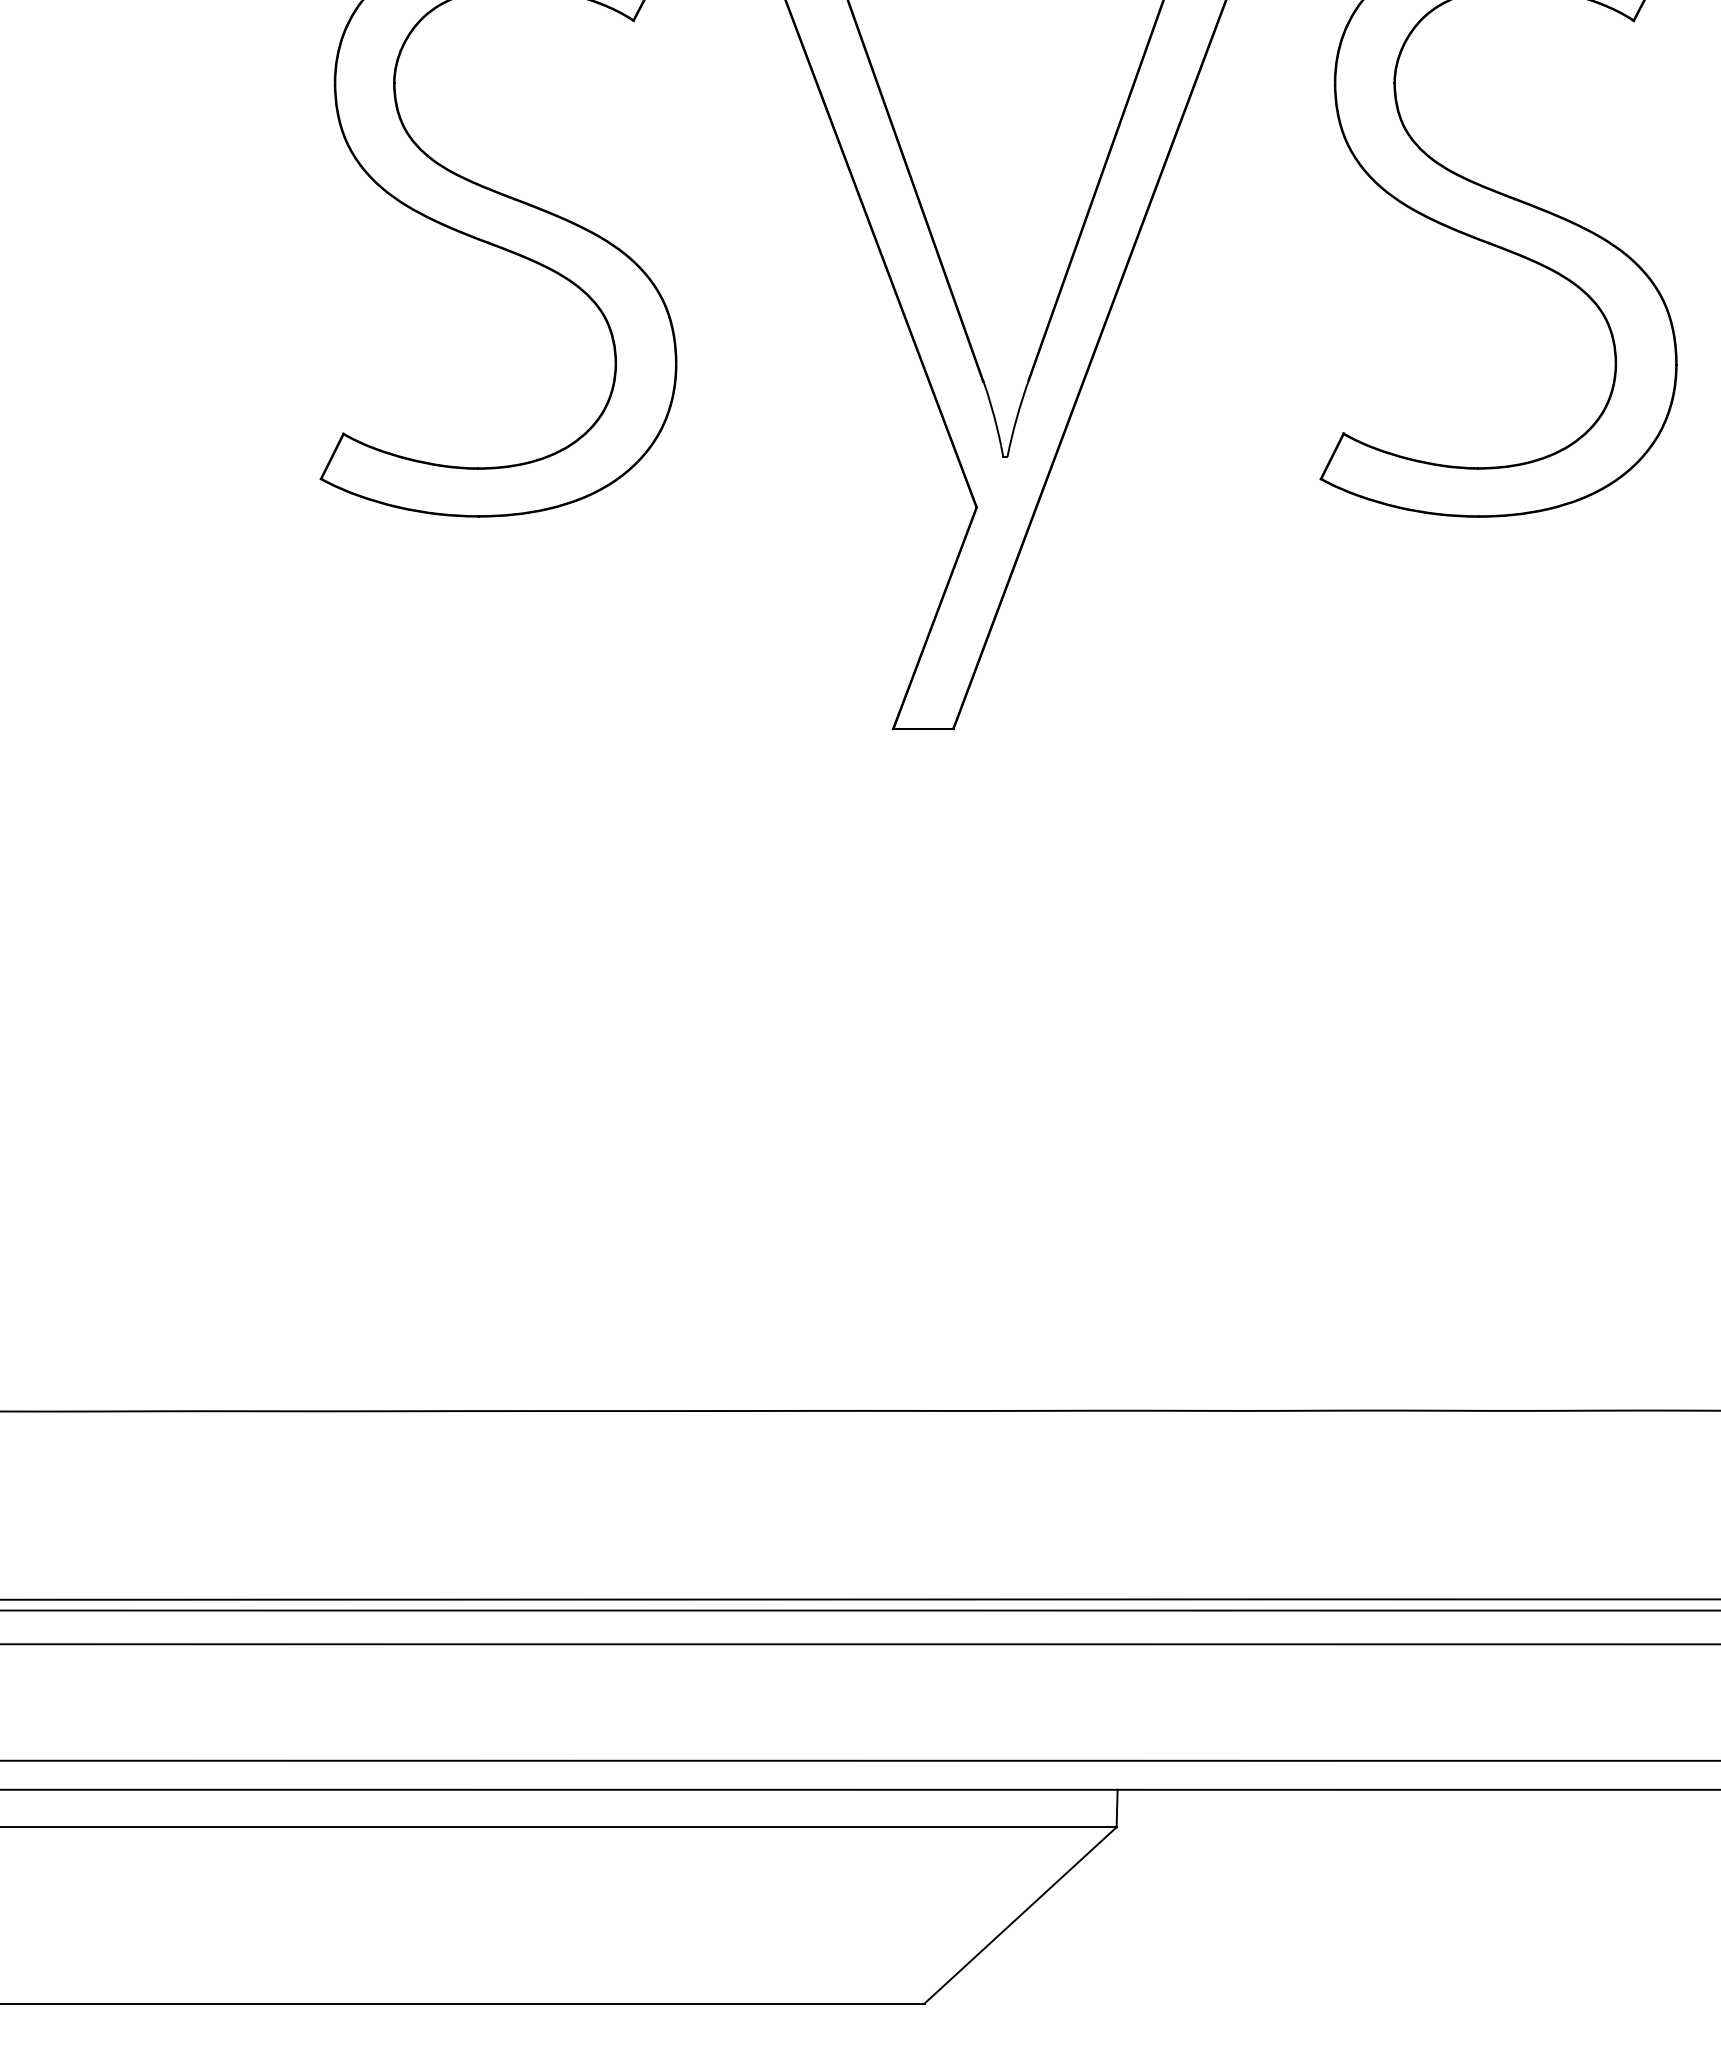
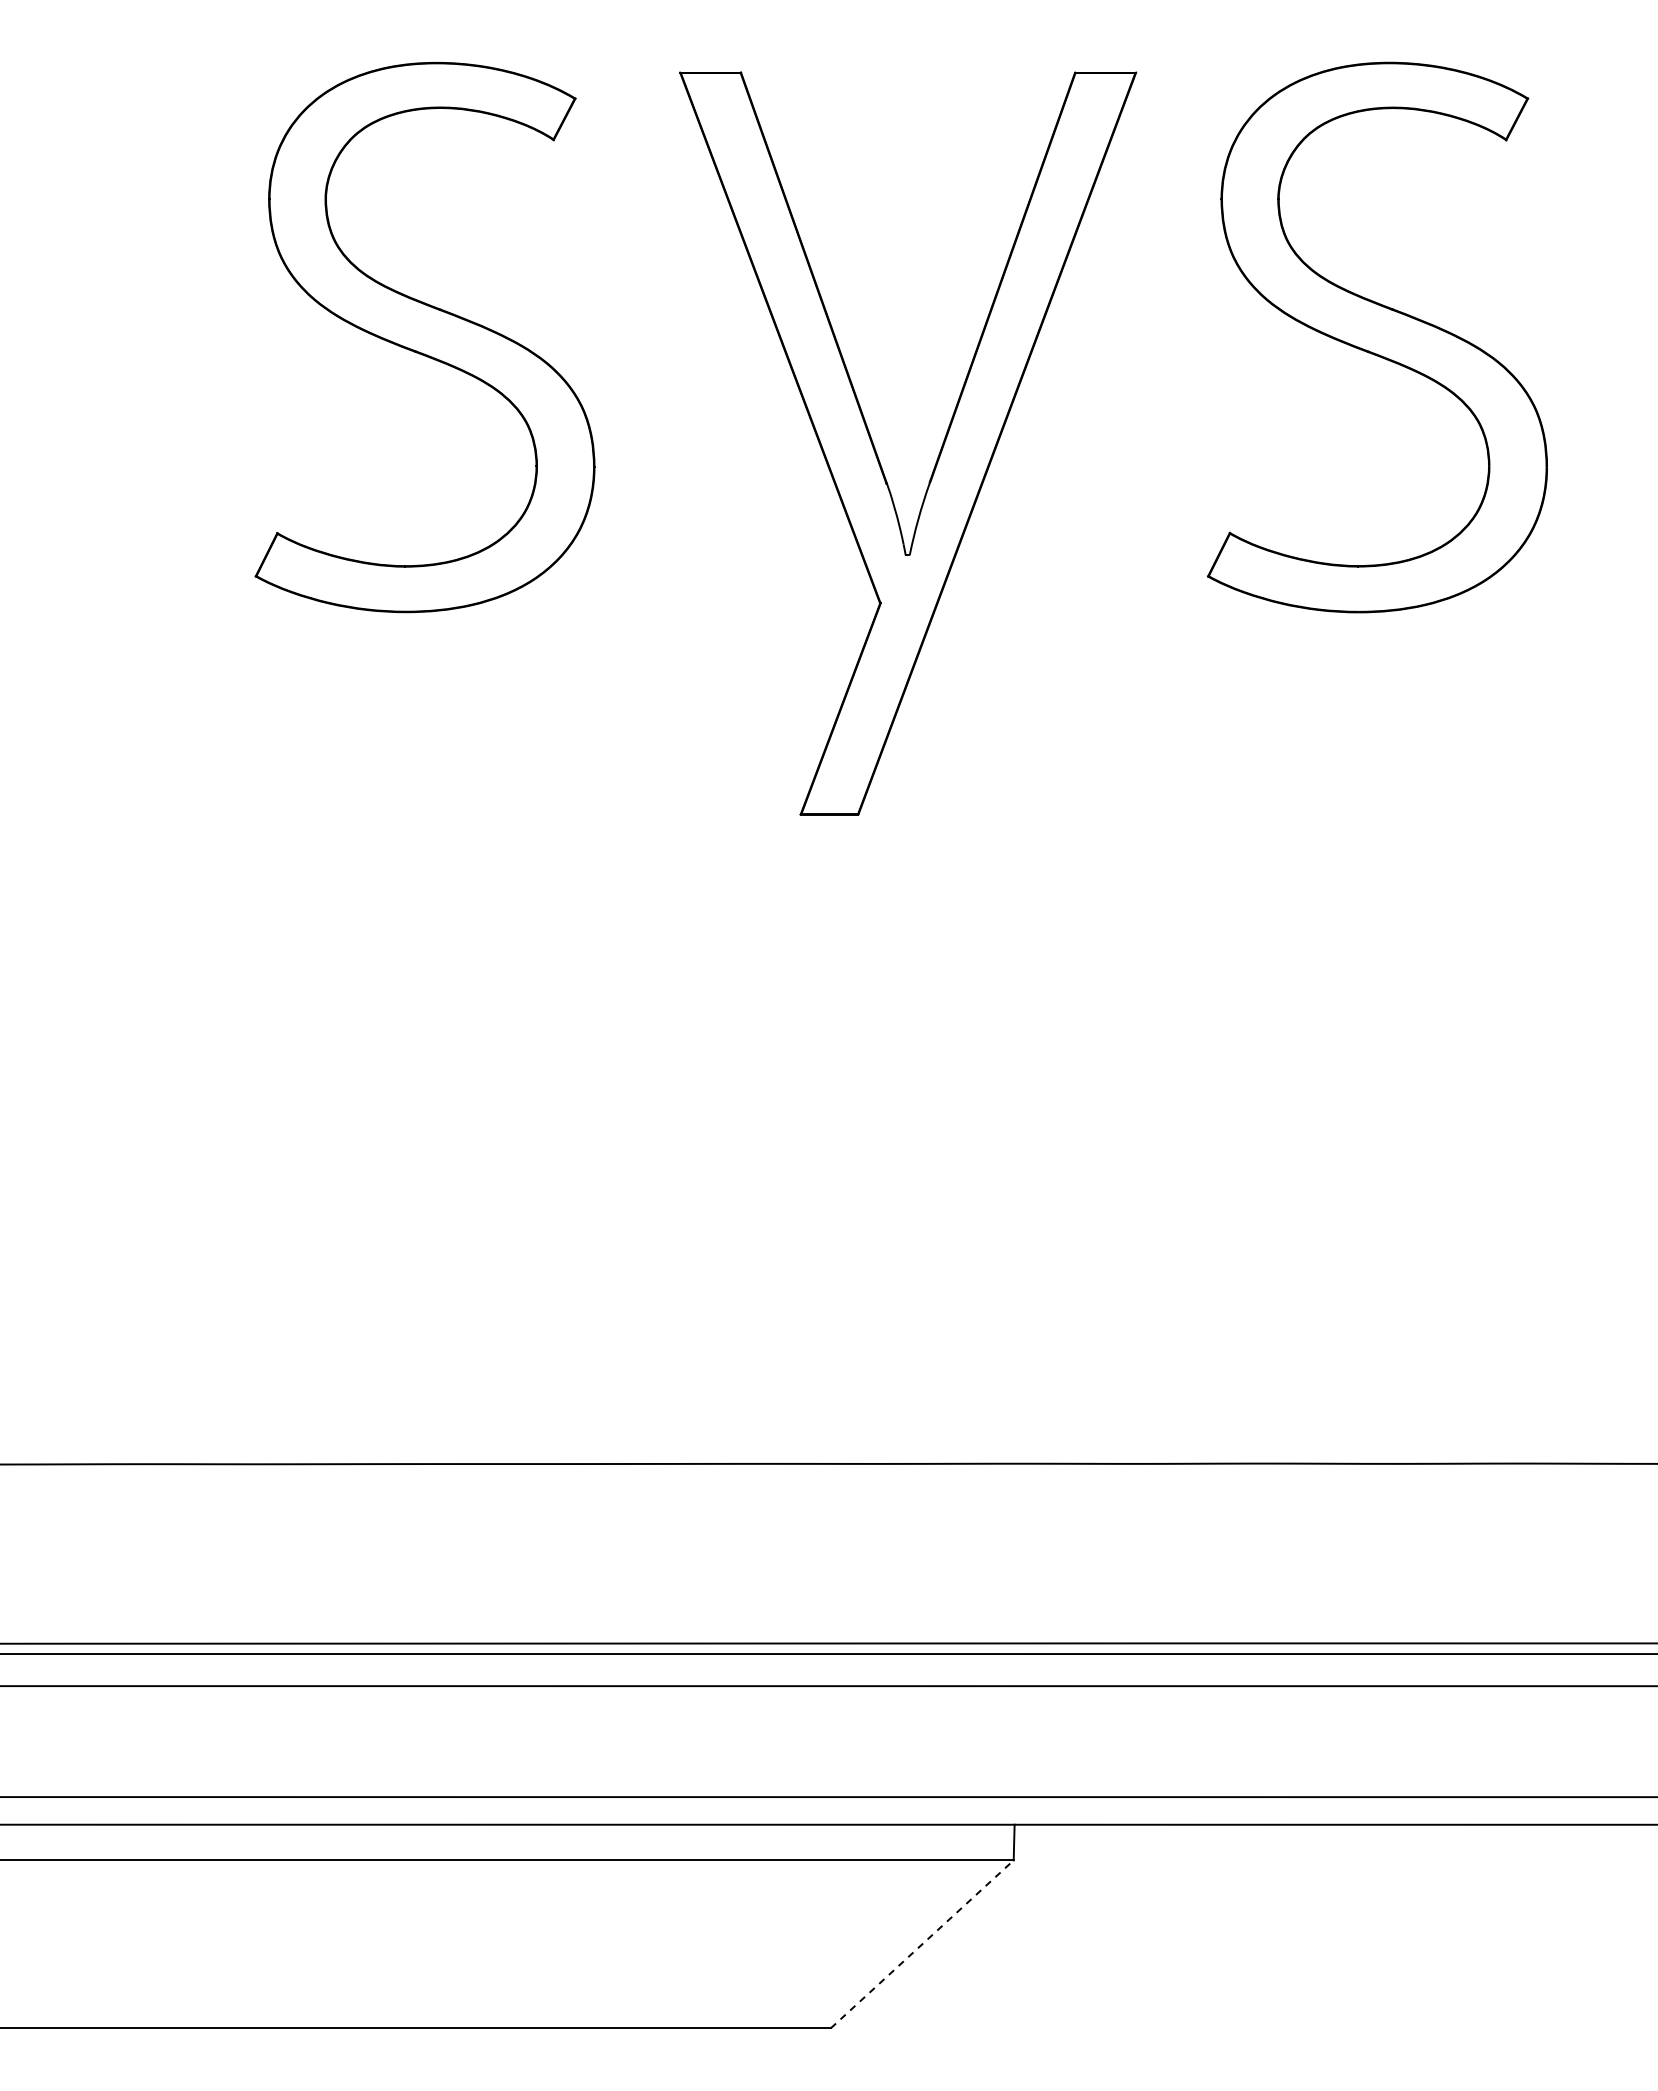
line: (1020, 1914) -> (922, 1943), solid -> dashed

